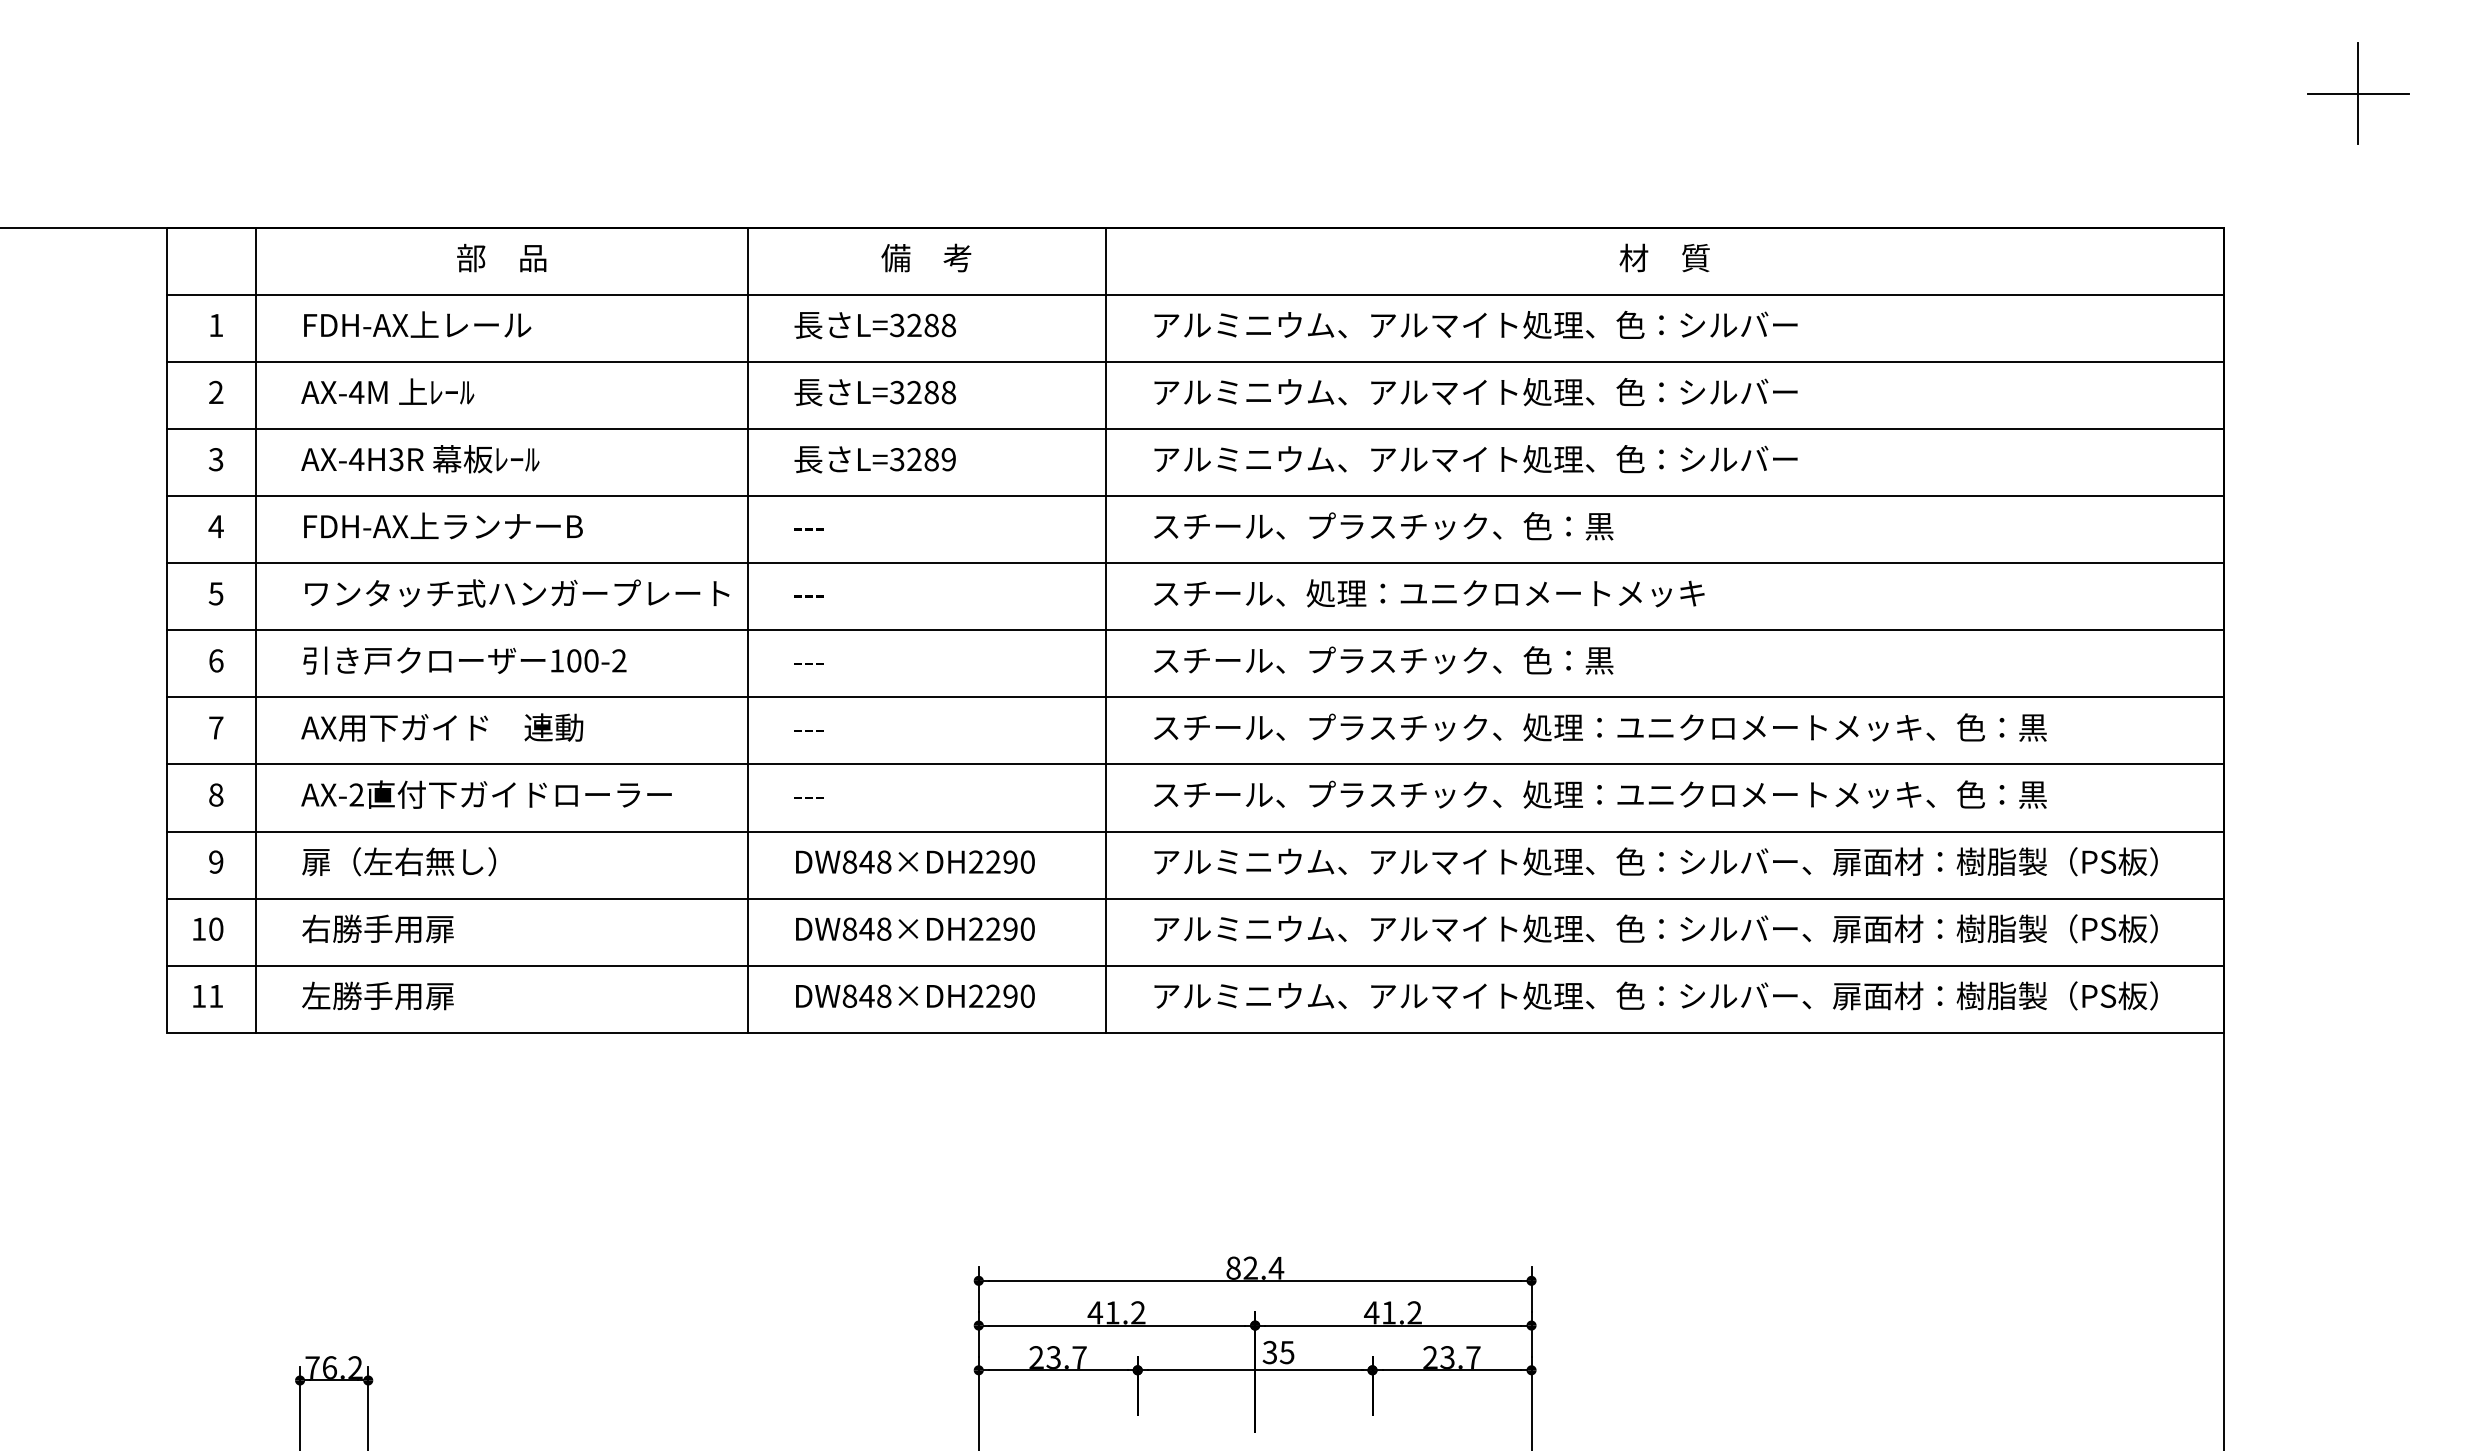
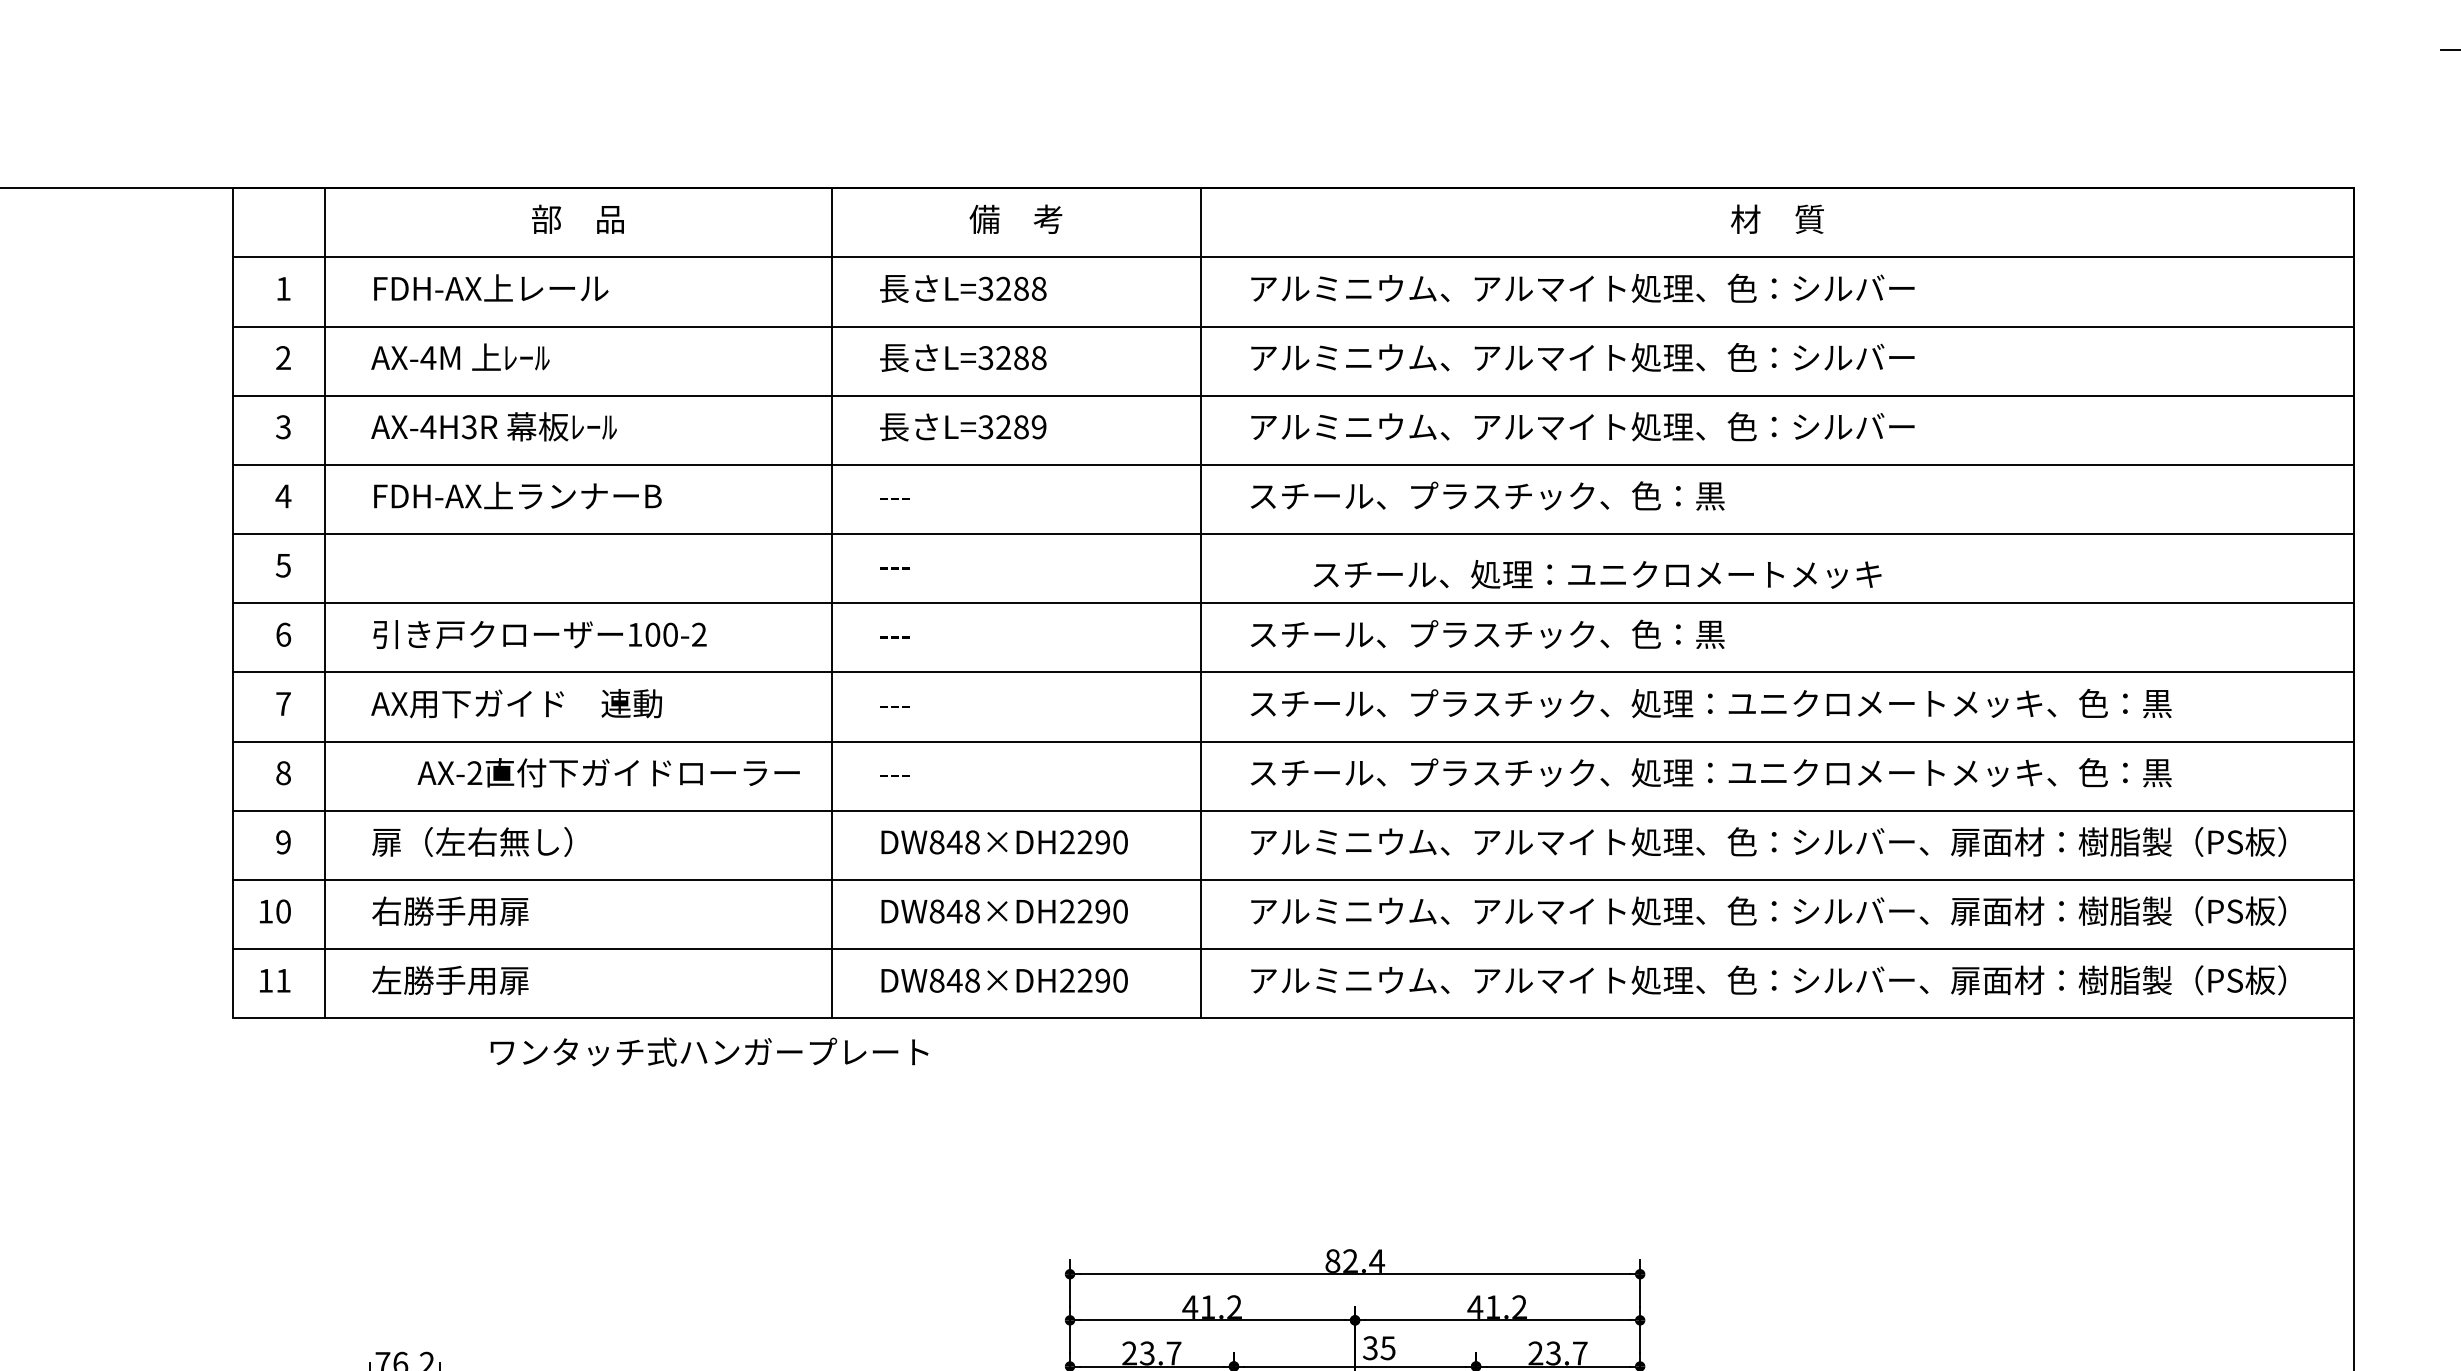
text: (517, 593) -> (709, 1052), moved
text: (1429, 593) -> (1597, 574), moved
text: (486, 794) -> (608, 772), moved

